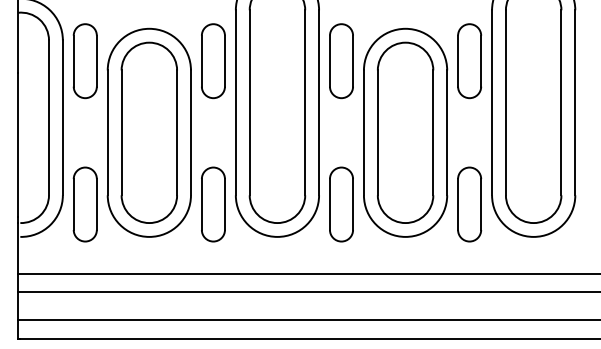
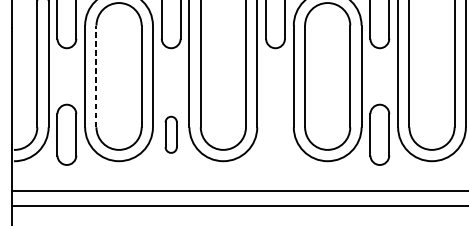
line: (121, 132) -> (96, 76), solid -> dashed
part: (213, 204) -> (171, 134), size x0.6
part: (341, 204) -> (275, 134), removed

